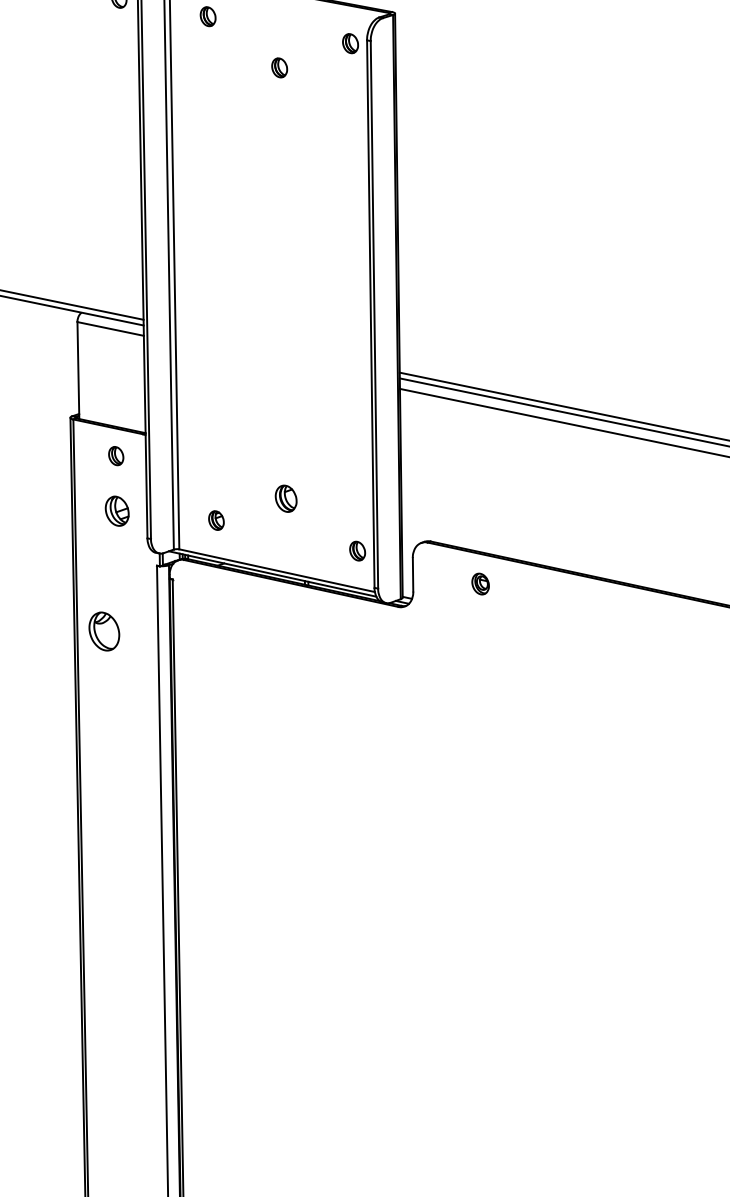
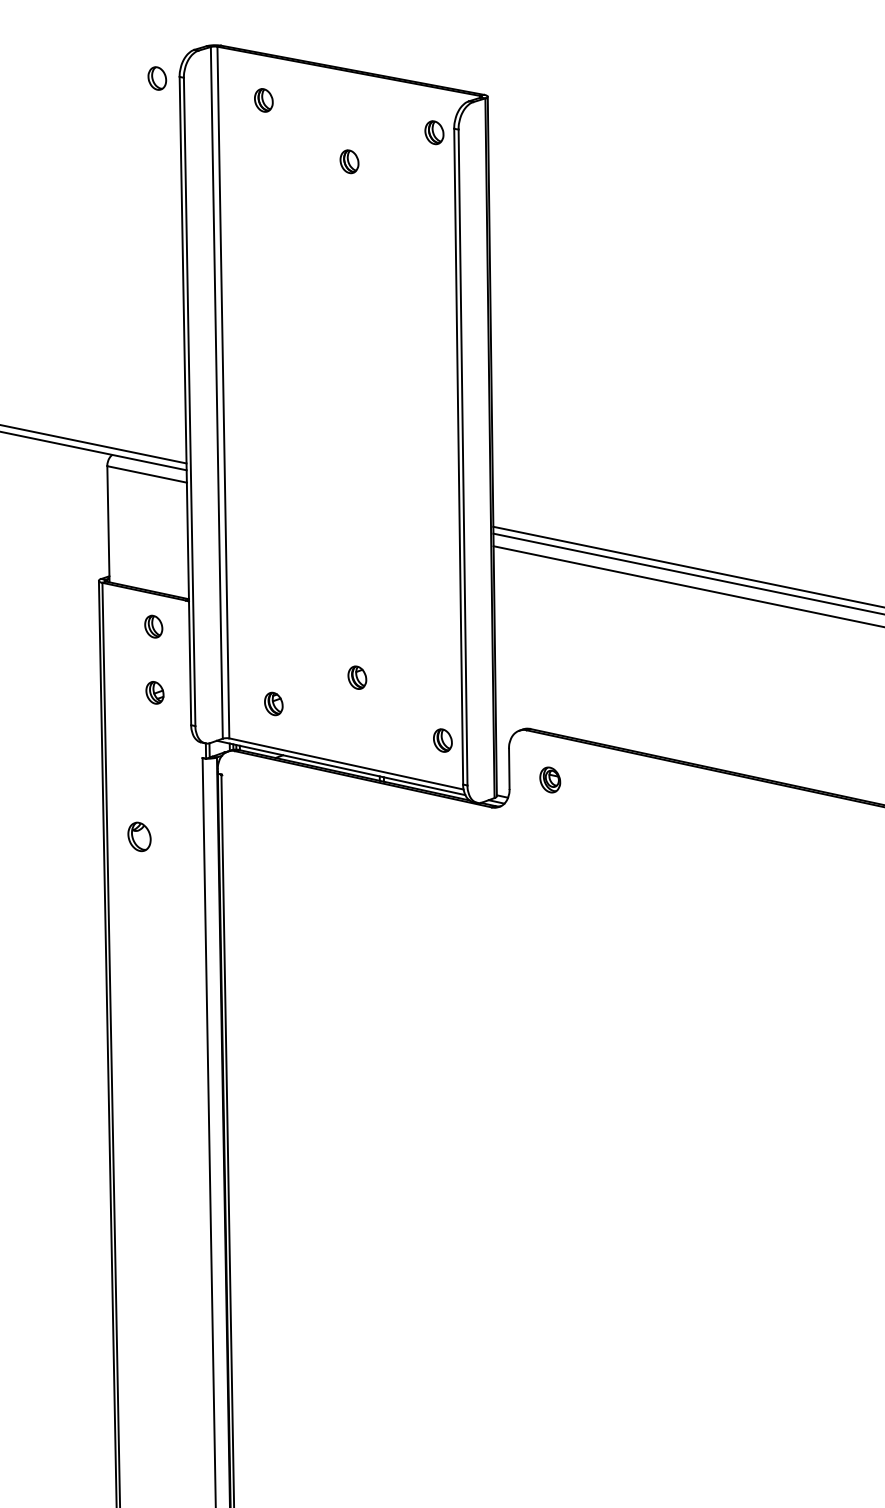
part: (286, 498) -> (357, 677), size x0.71
part: (116, 511) -> (154, 692), size x0.62
part: (480, 583) -> (550, 779), moved
part: (104, 631) -> (139, 836), size x0.62

